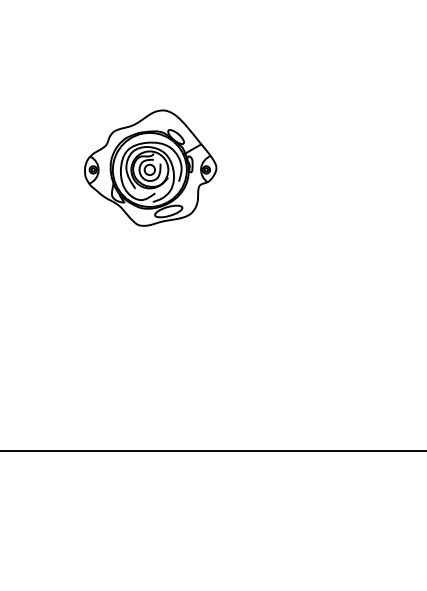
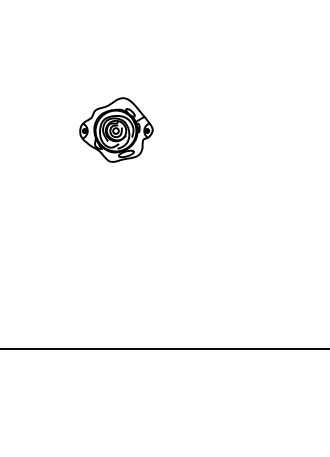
part: (150, 167) -> (116, 129), size x0.71

